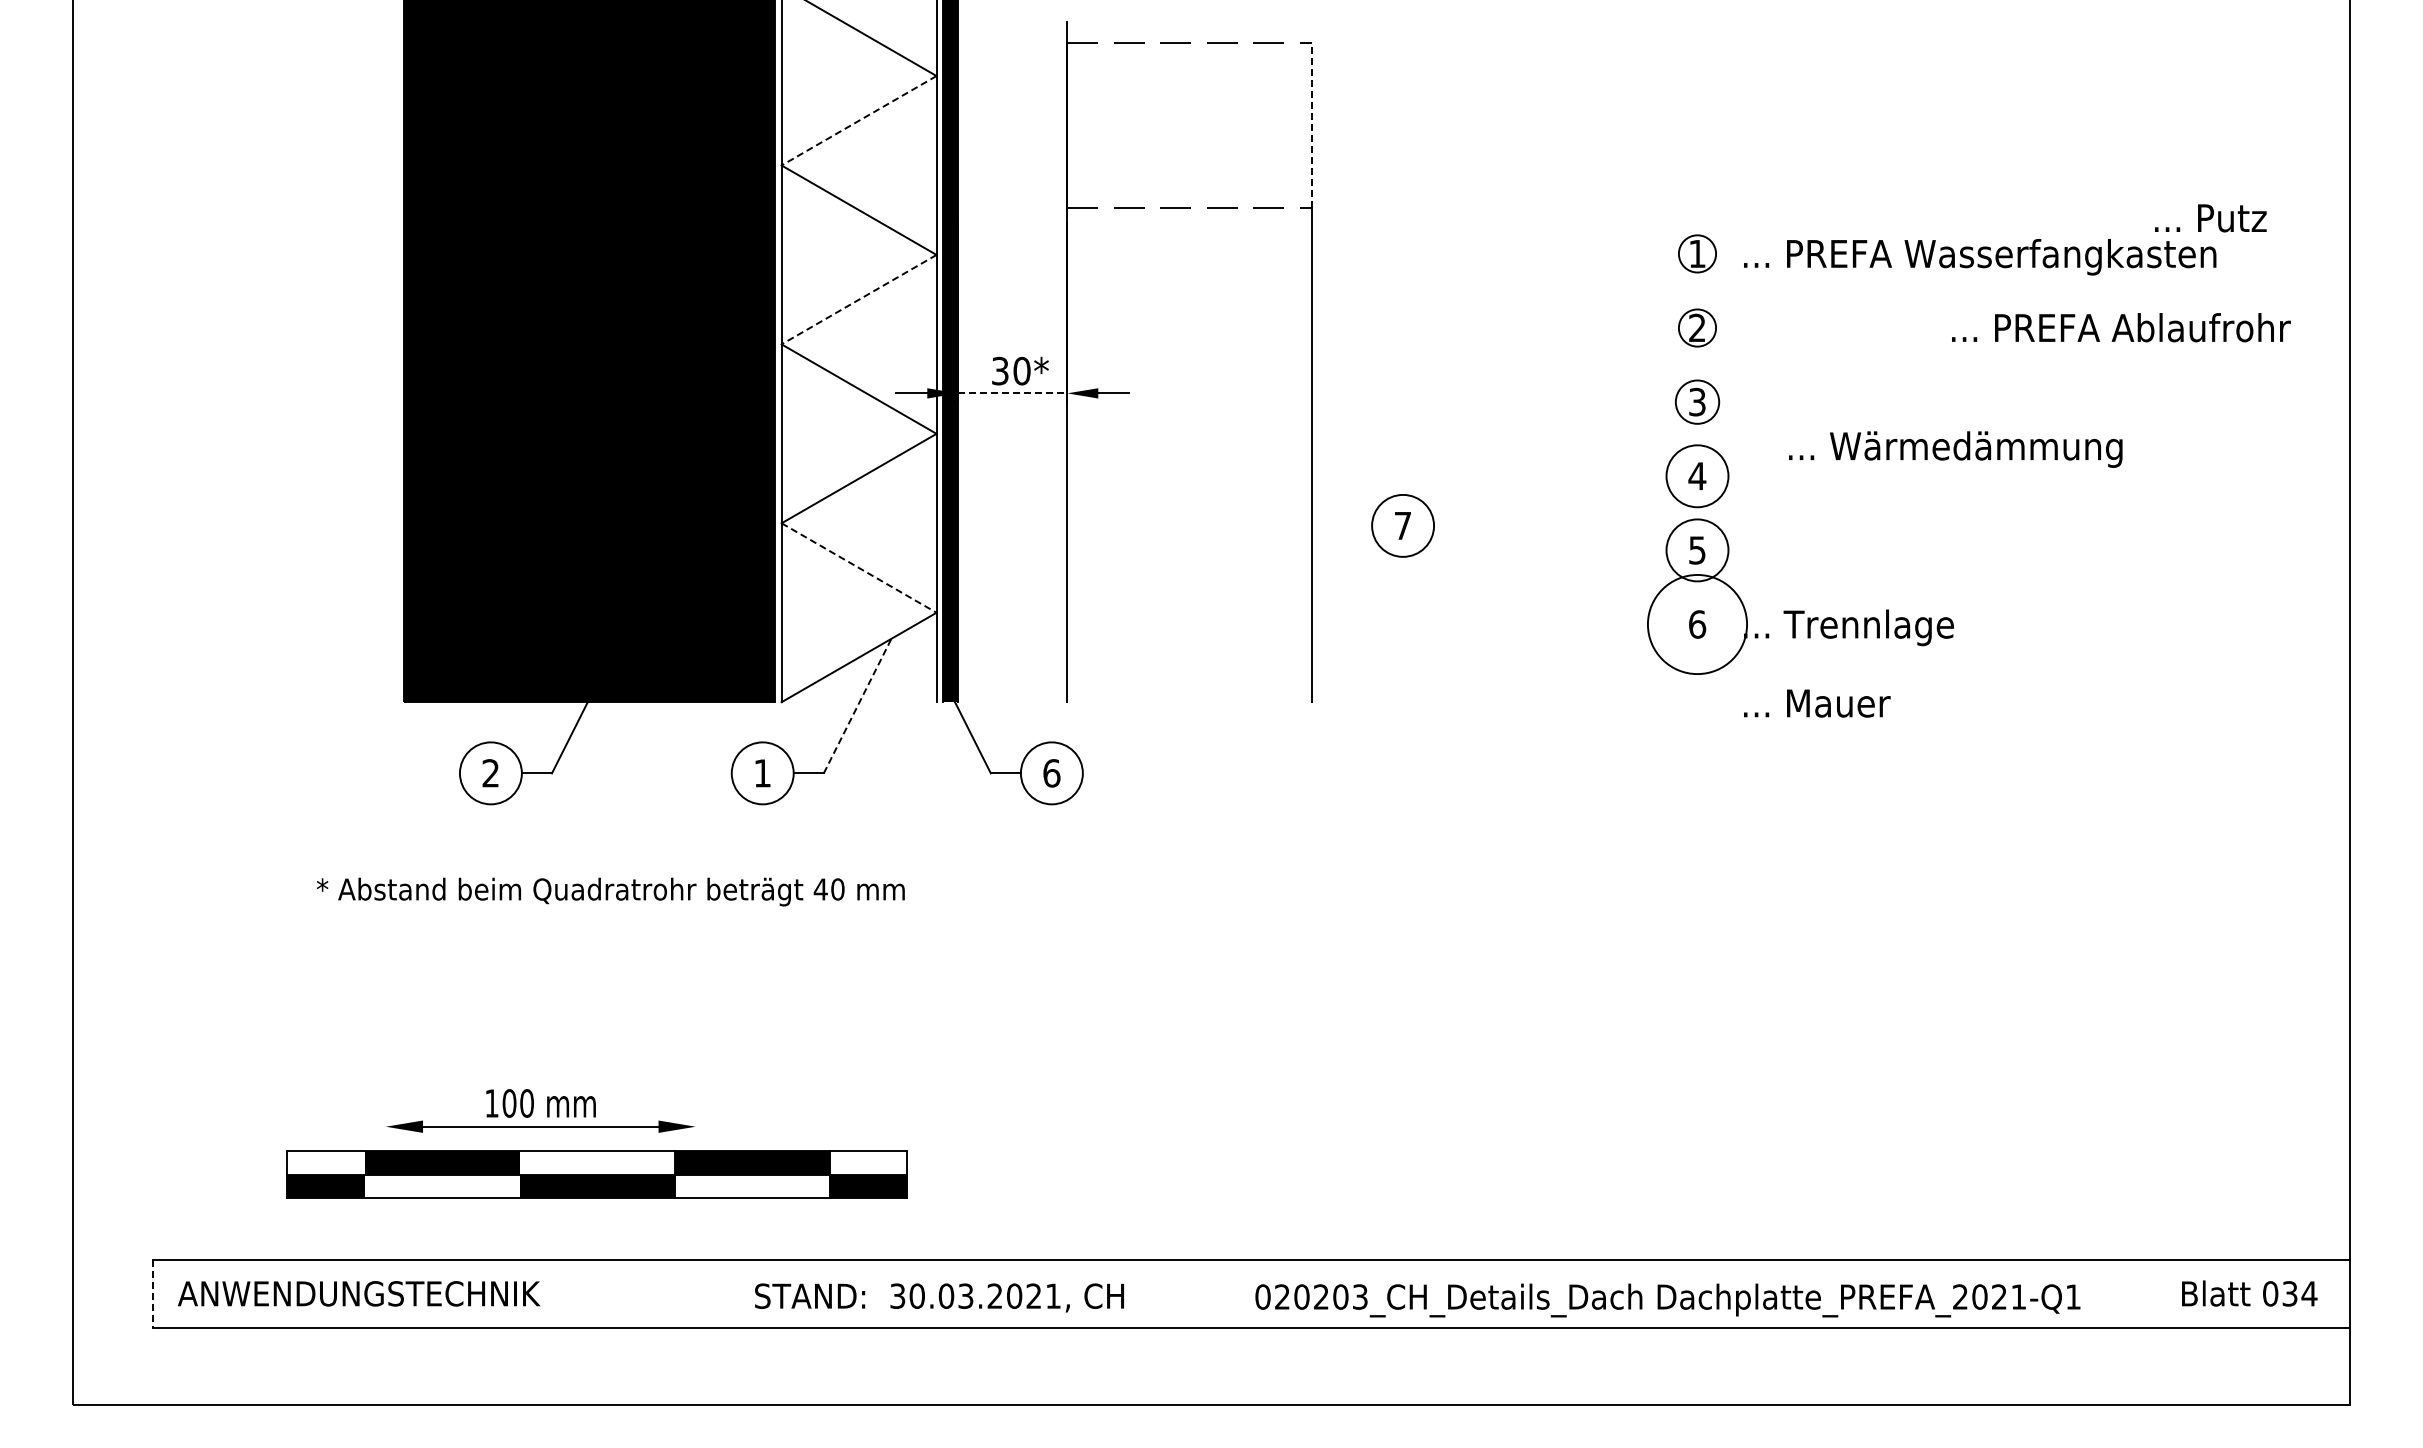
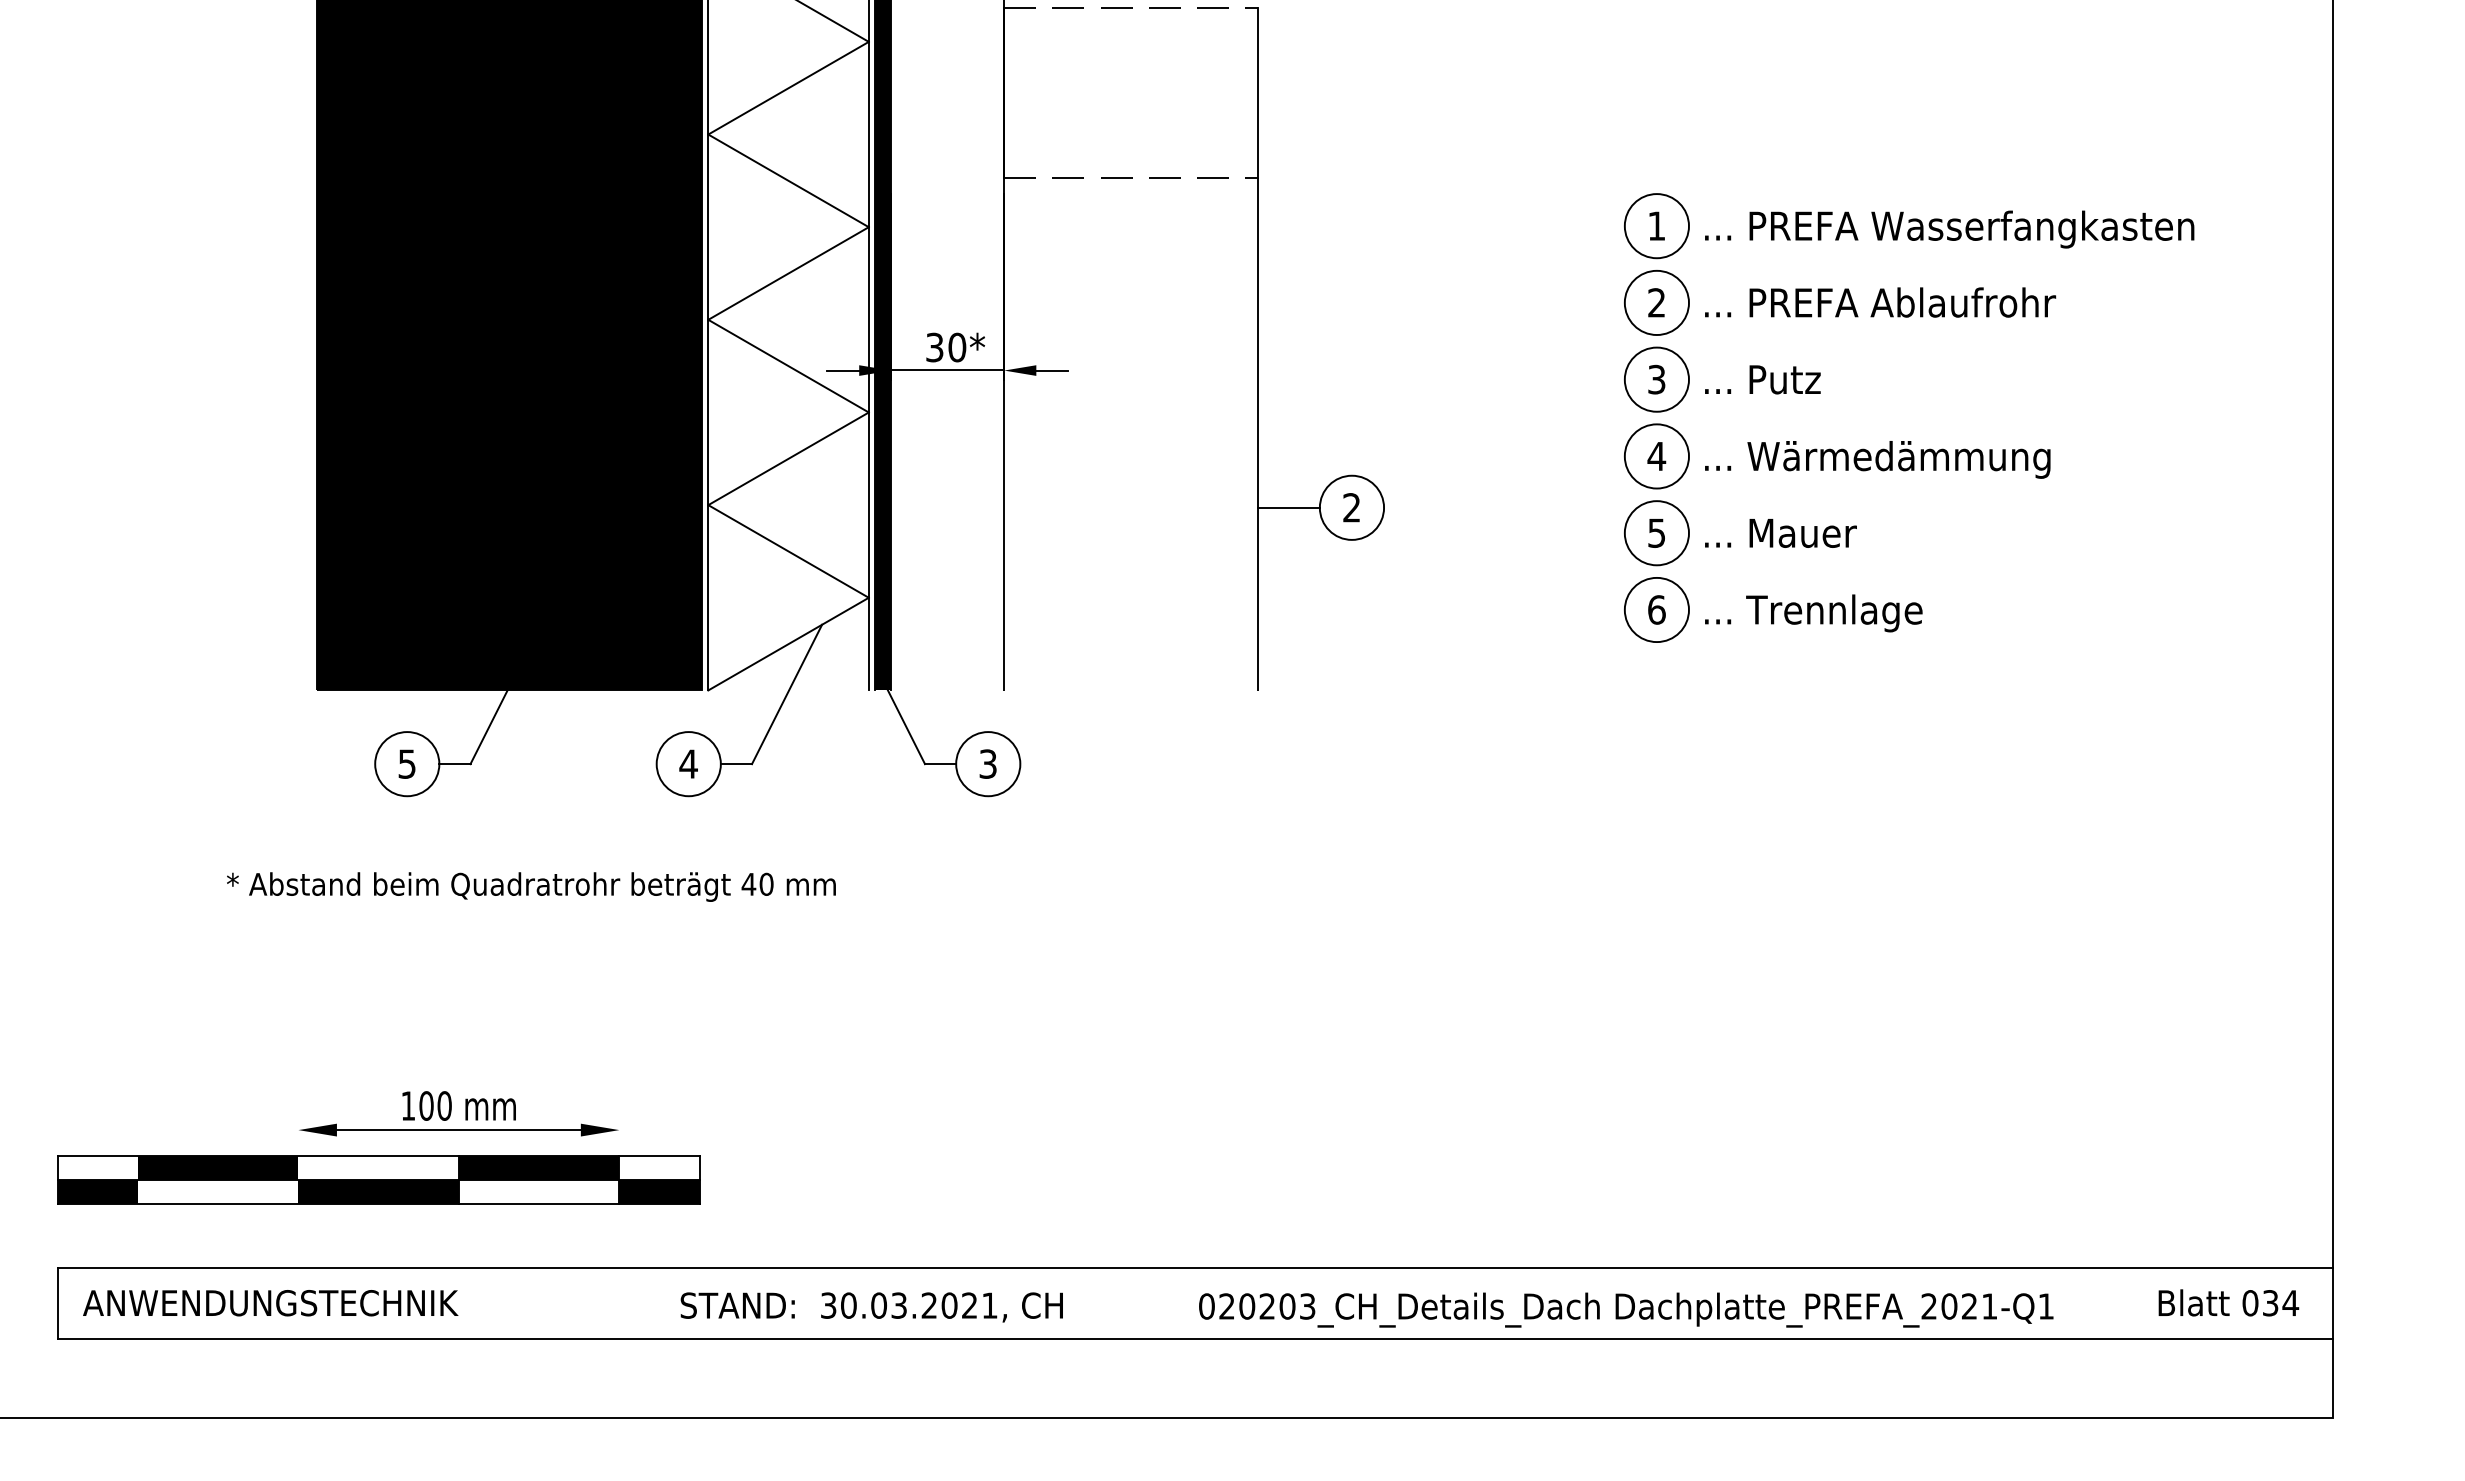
line: (858, 121) -> (787, 88), dashed -> solid
line: (1312, 124) -> (1258, 92), dashed -> solid
text: (2210, 218) -> (1762, 380), moved
circle: (1697, 253) -> (1656, 225), size x1.67
line: (858, 299) -> (787, 273), dashed -> solid
text: (2121, 327) -> (1880, 302), moved
circle: (1697, 328) -> (1656, 303), size x1.67
line: (1012, 393) -> (947, 370), dashed -> solid
circle: (1697, 402) -> (1656, 380), size x1.43
text: (1955, 449) -> (1877, 459), moved
line: (1342, 525) -> (1289, 507), added
text: (1402, 525) -> (1351, 507), 7 -> 2
line: (859, 568) -> (788, 551), dashed -> solid
circle: (1697, 624) -> (1656, 609), size x0.62
text: (1817, 703) -> (1781, 533), moved
line: (857, 705) -> (786, 693), dashed -> solid
text: (490, 773) -> (406, 764), 2 -> 5
text: (762, 773) -> (688, 764), 1 -> 4
text: (1051, 773) -> (987, 764), 6 -> 3
part: (596, 1174) -> (377, 1179), moved
line: (153, 1294) -> (57, 1303), dashed -> solid

